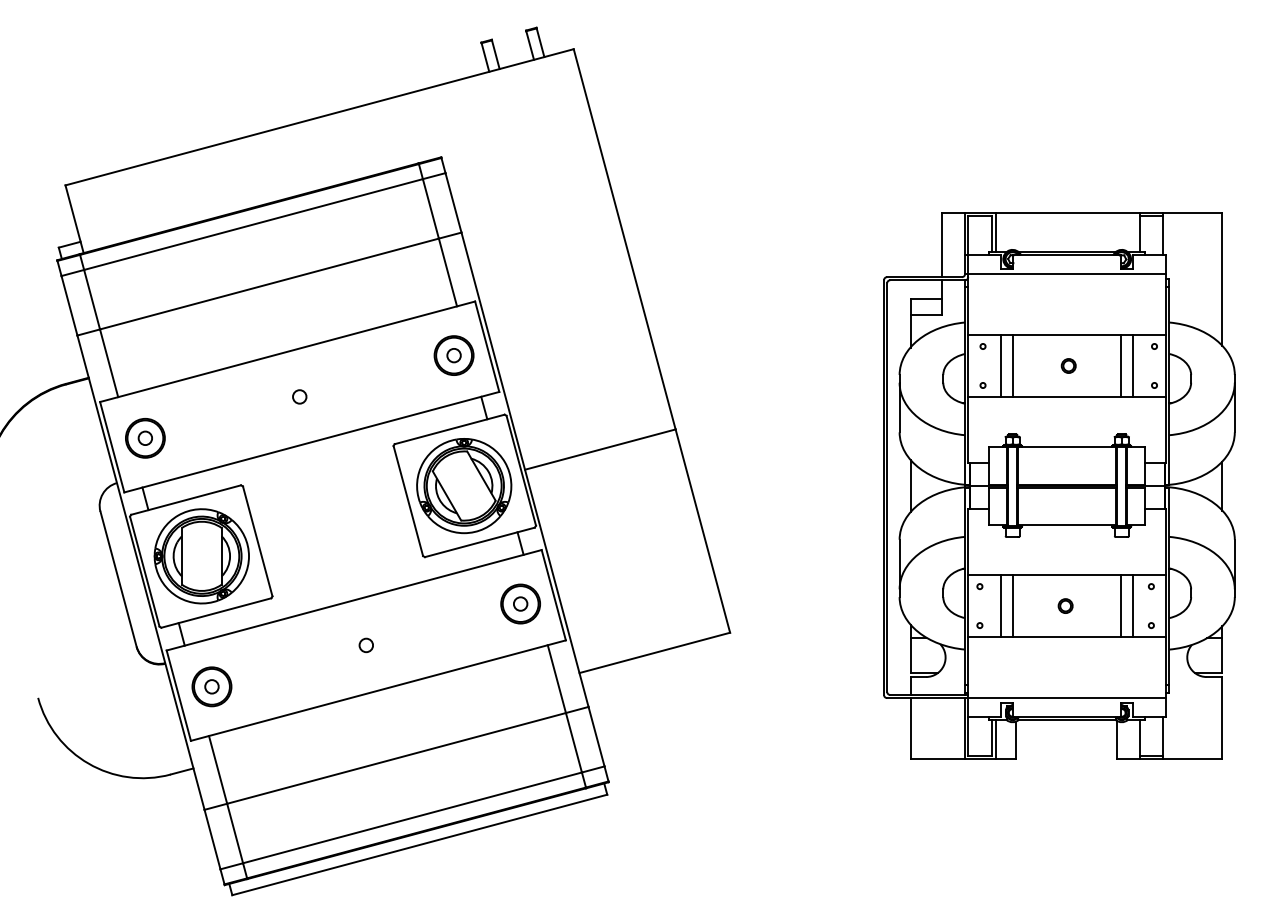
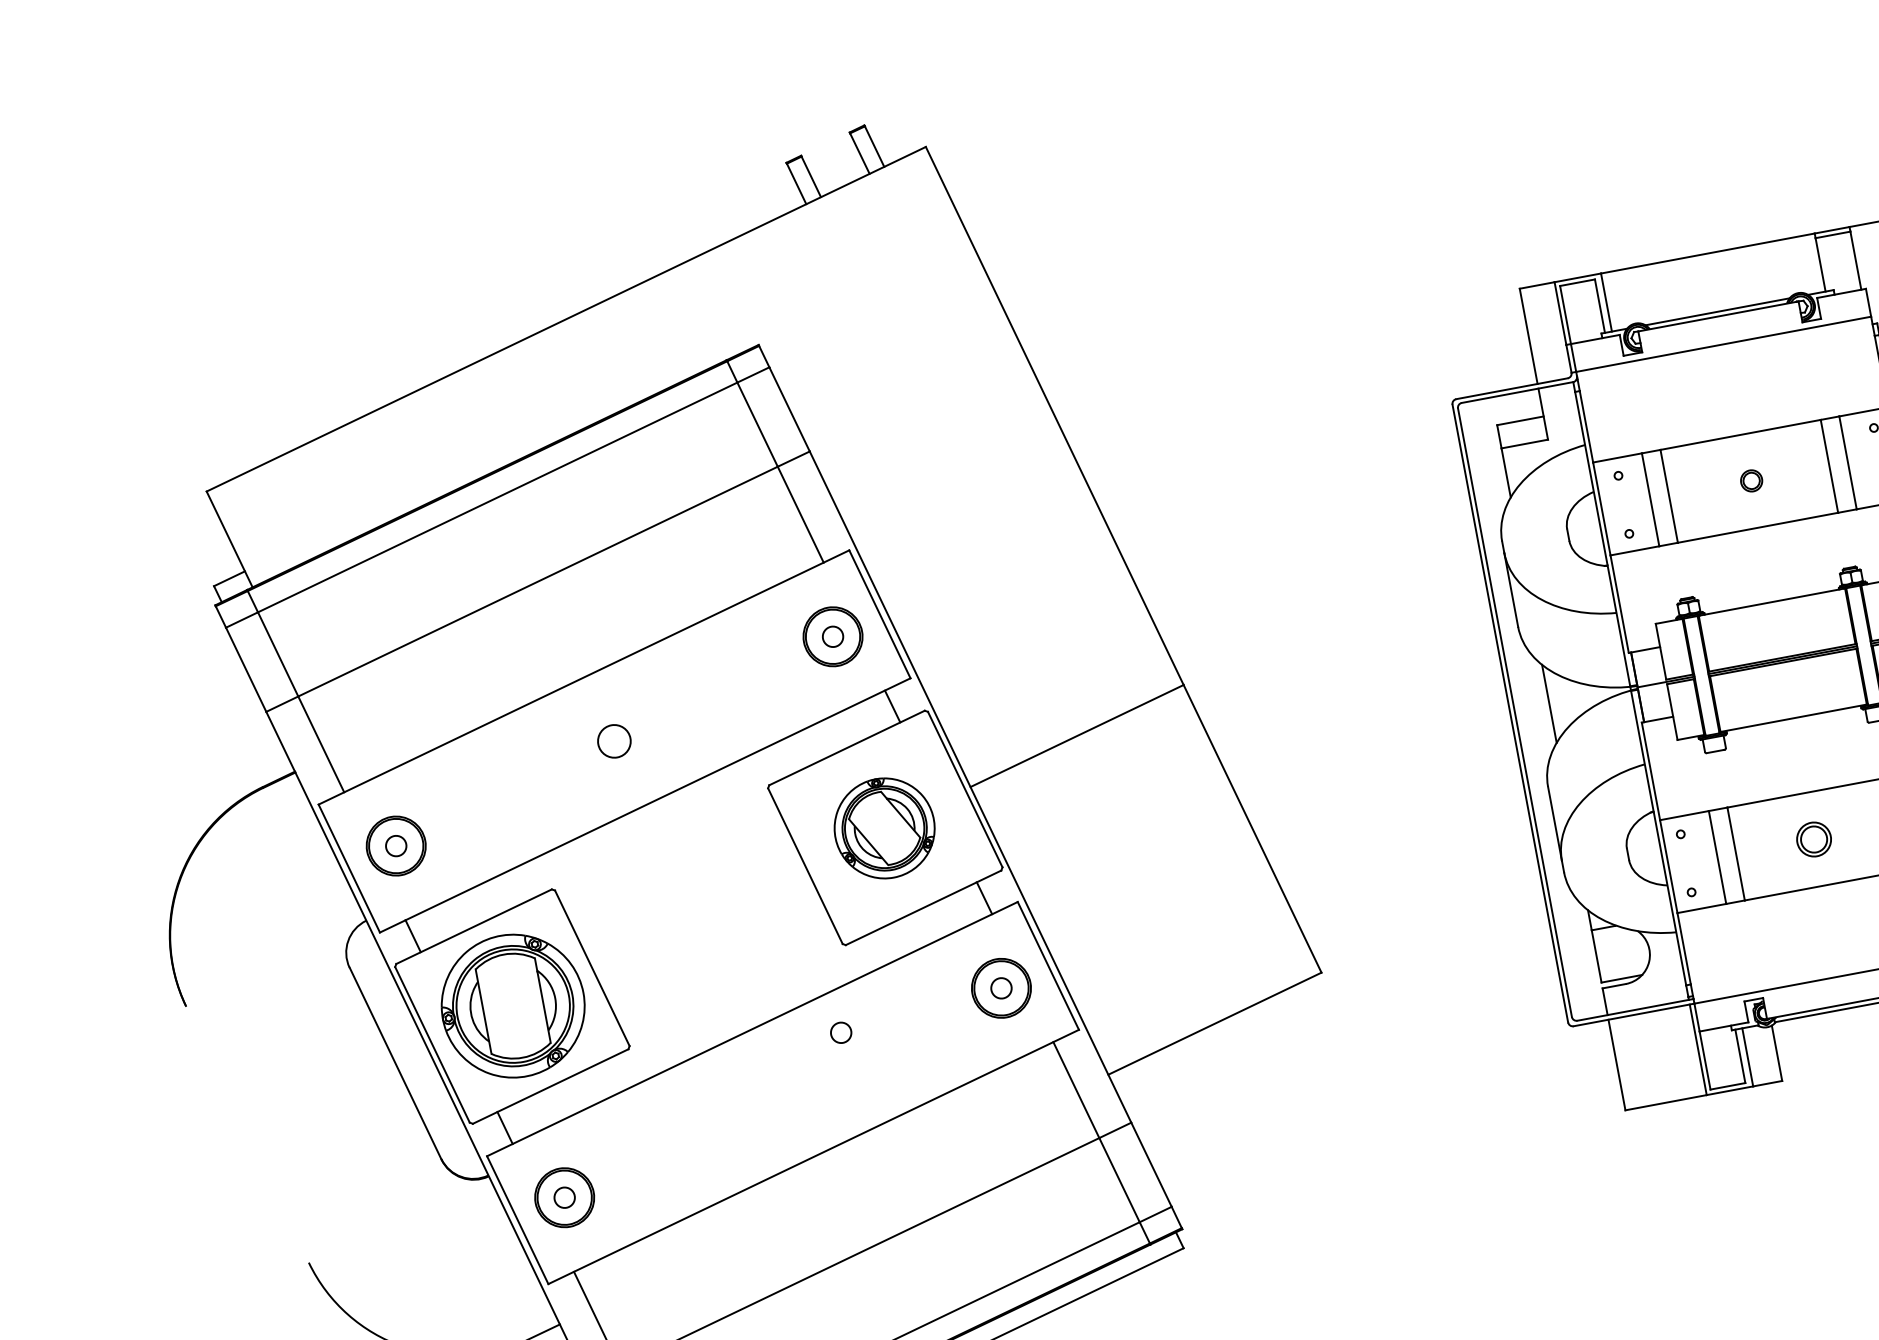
circle: (299, 396) -> (614, 740), size x1.6
part: (464, 486) -> (885, 828), size x0.7
circle: (1065, 605) -> (1813, 838), size x1.6
circle: (365, 645) -> (839, 1033), moved

